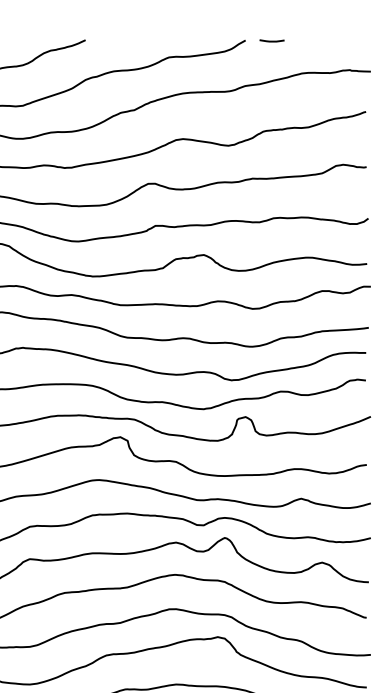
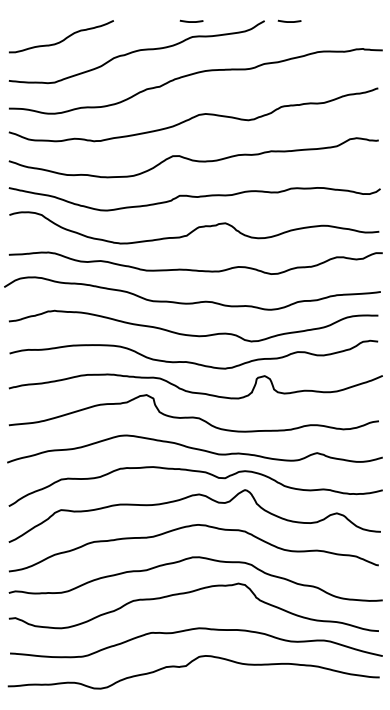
curve: (168, 41) -> (191, 21), added

